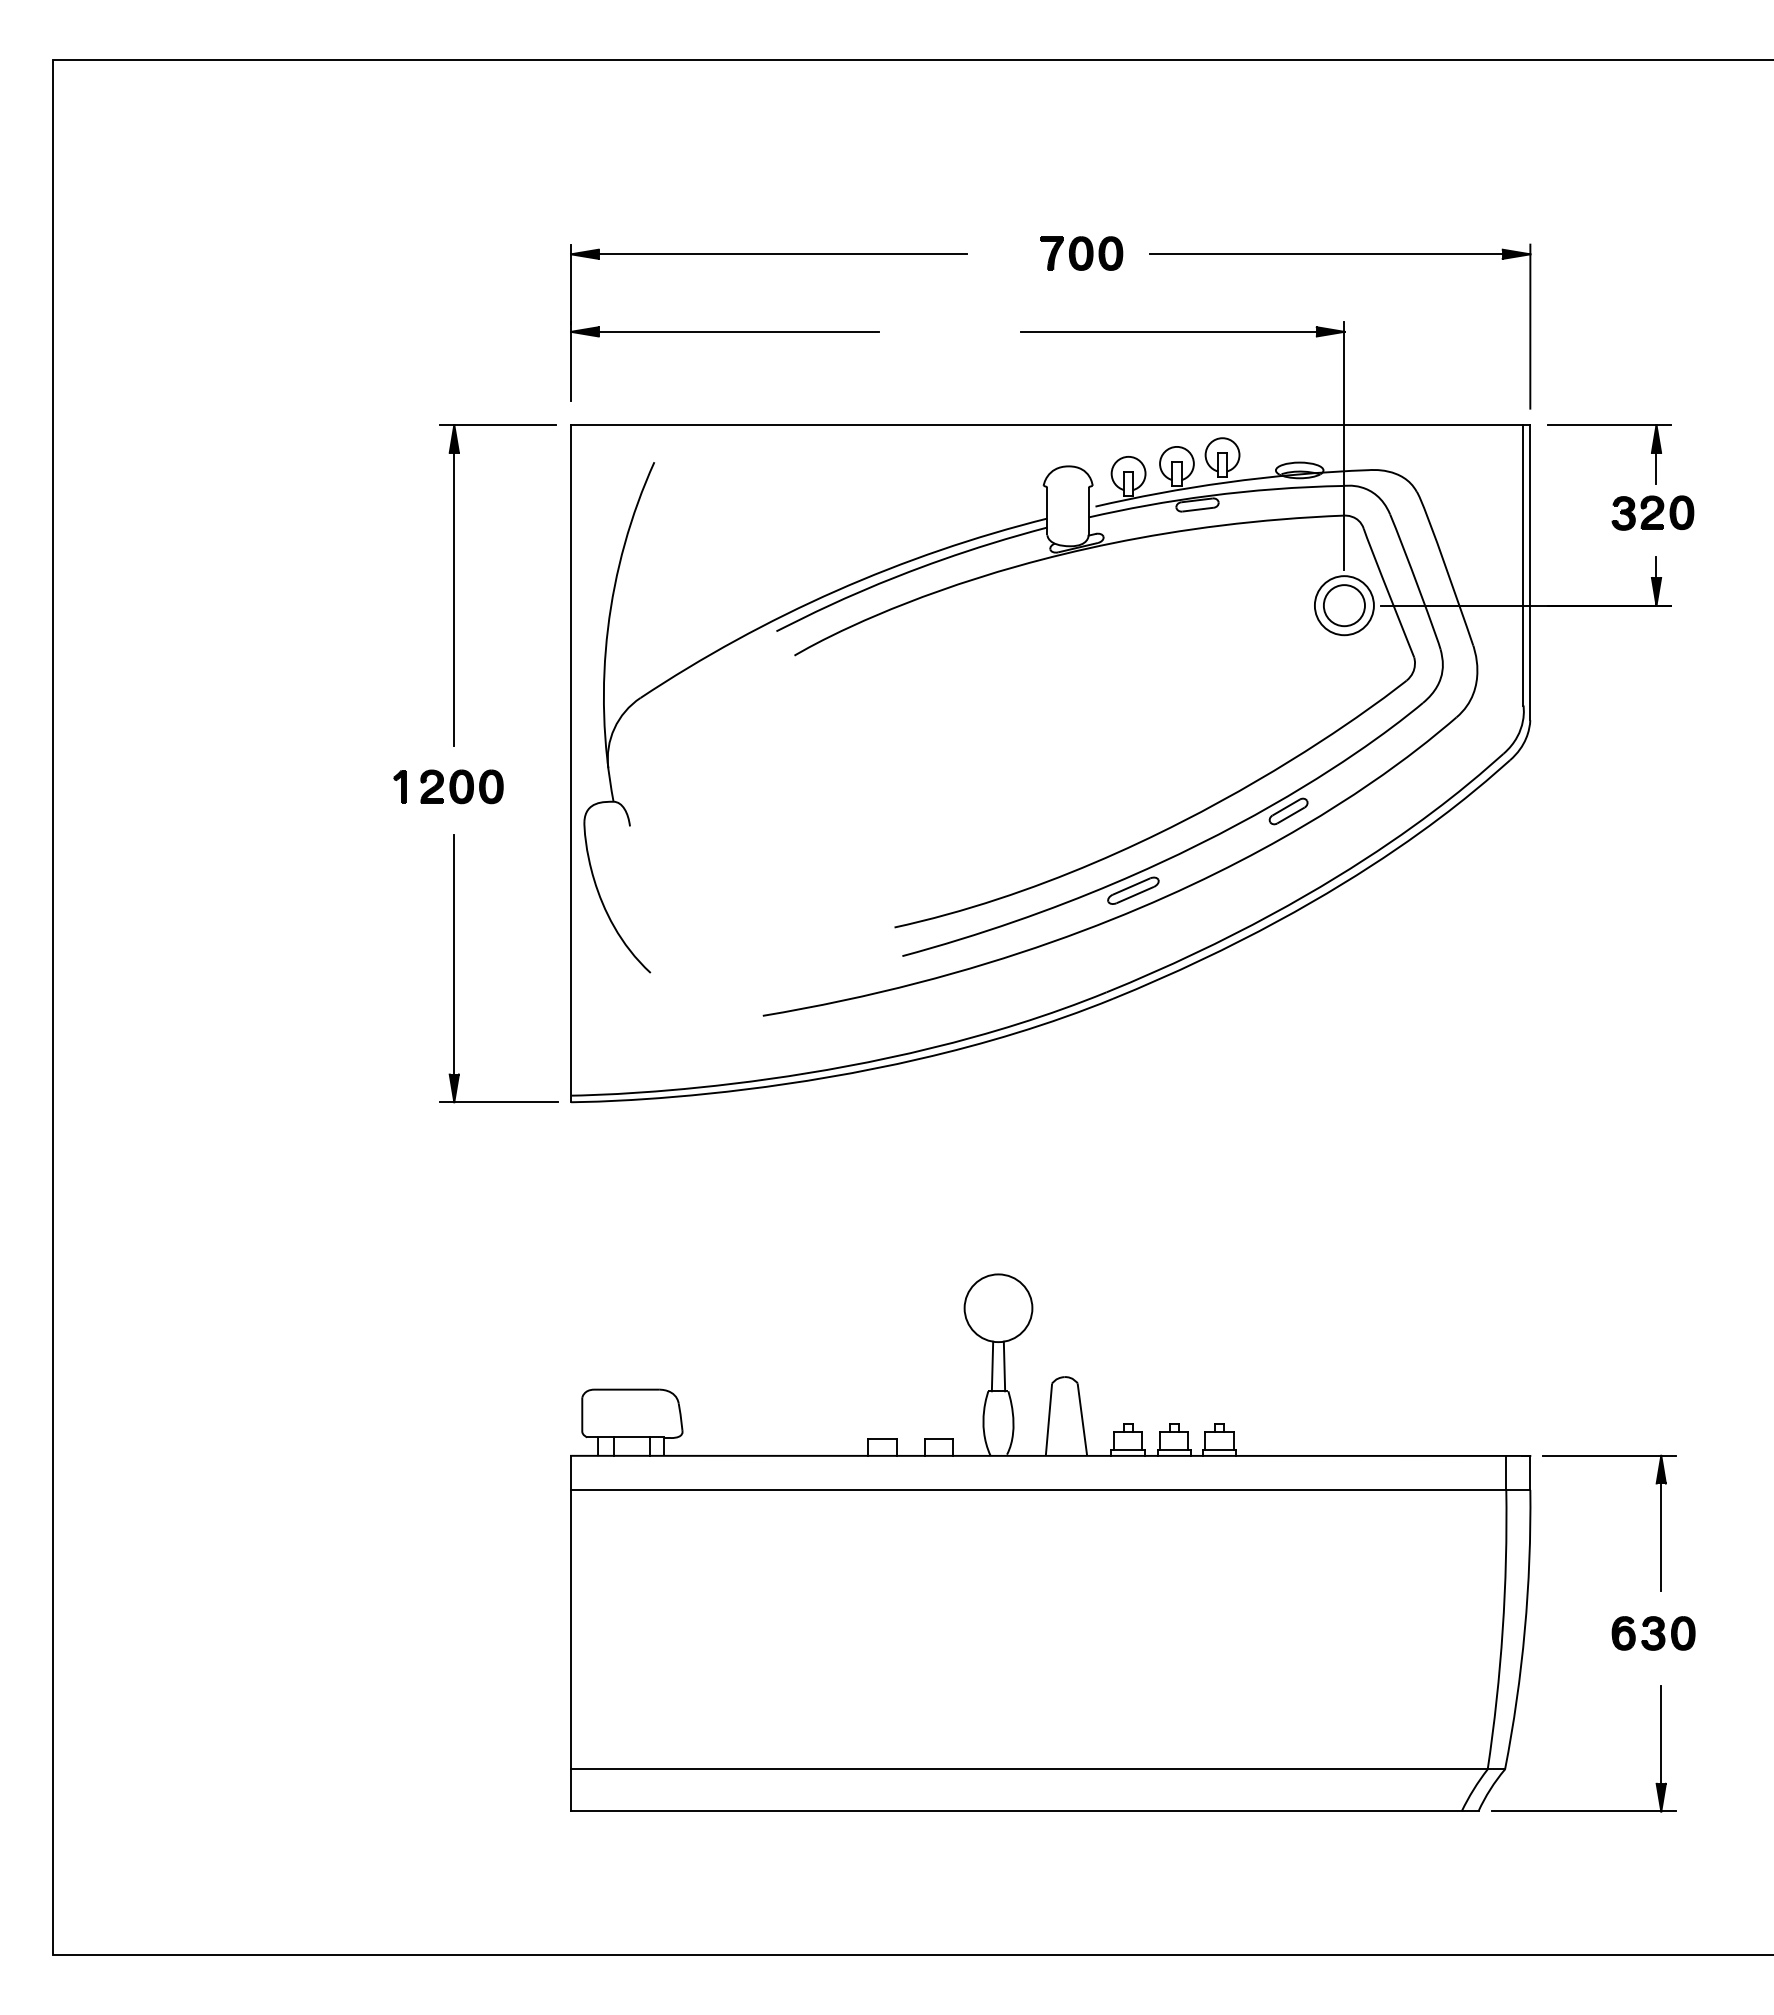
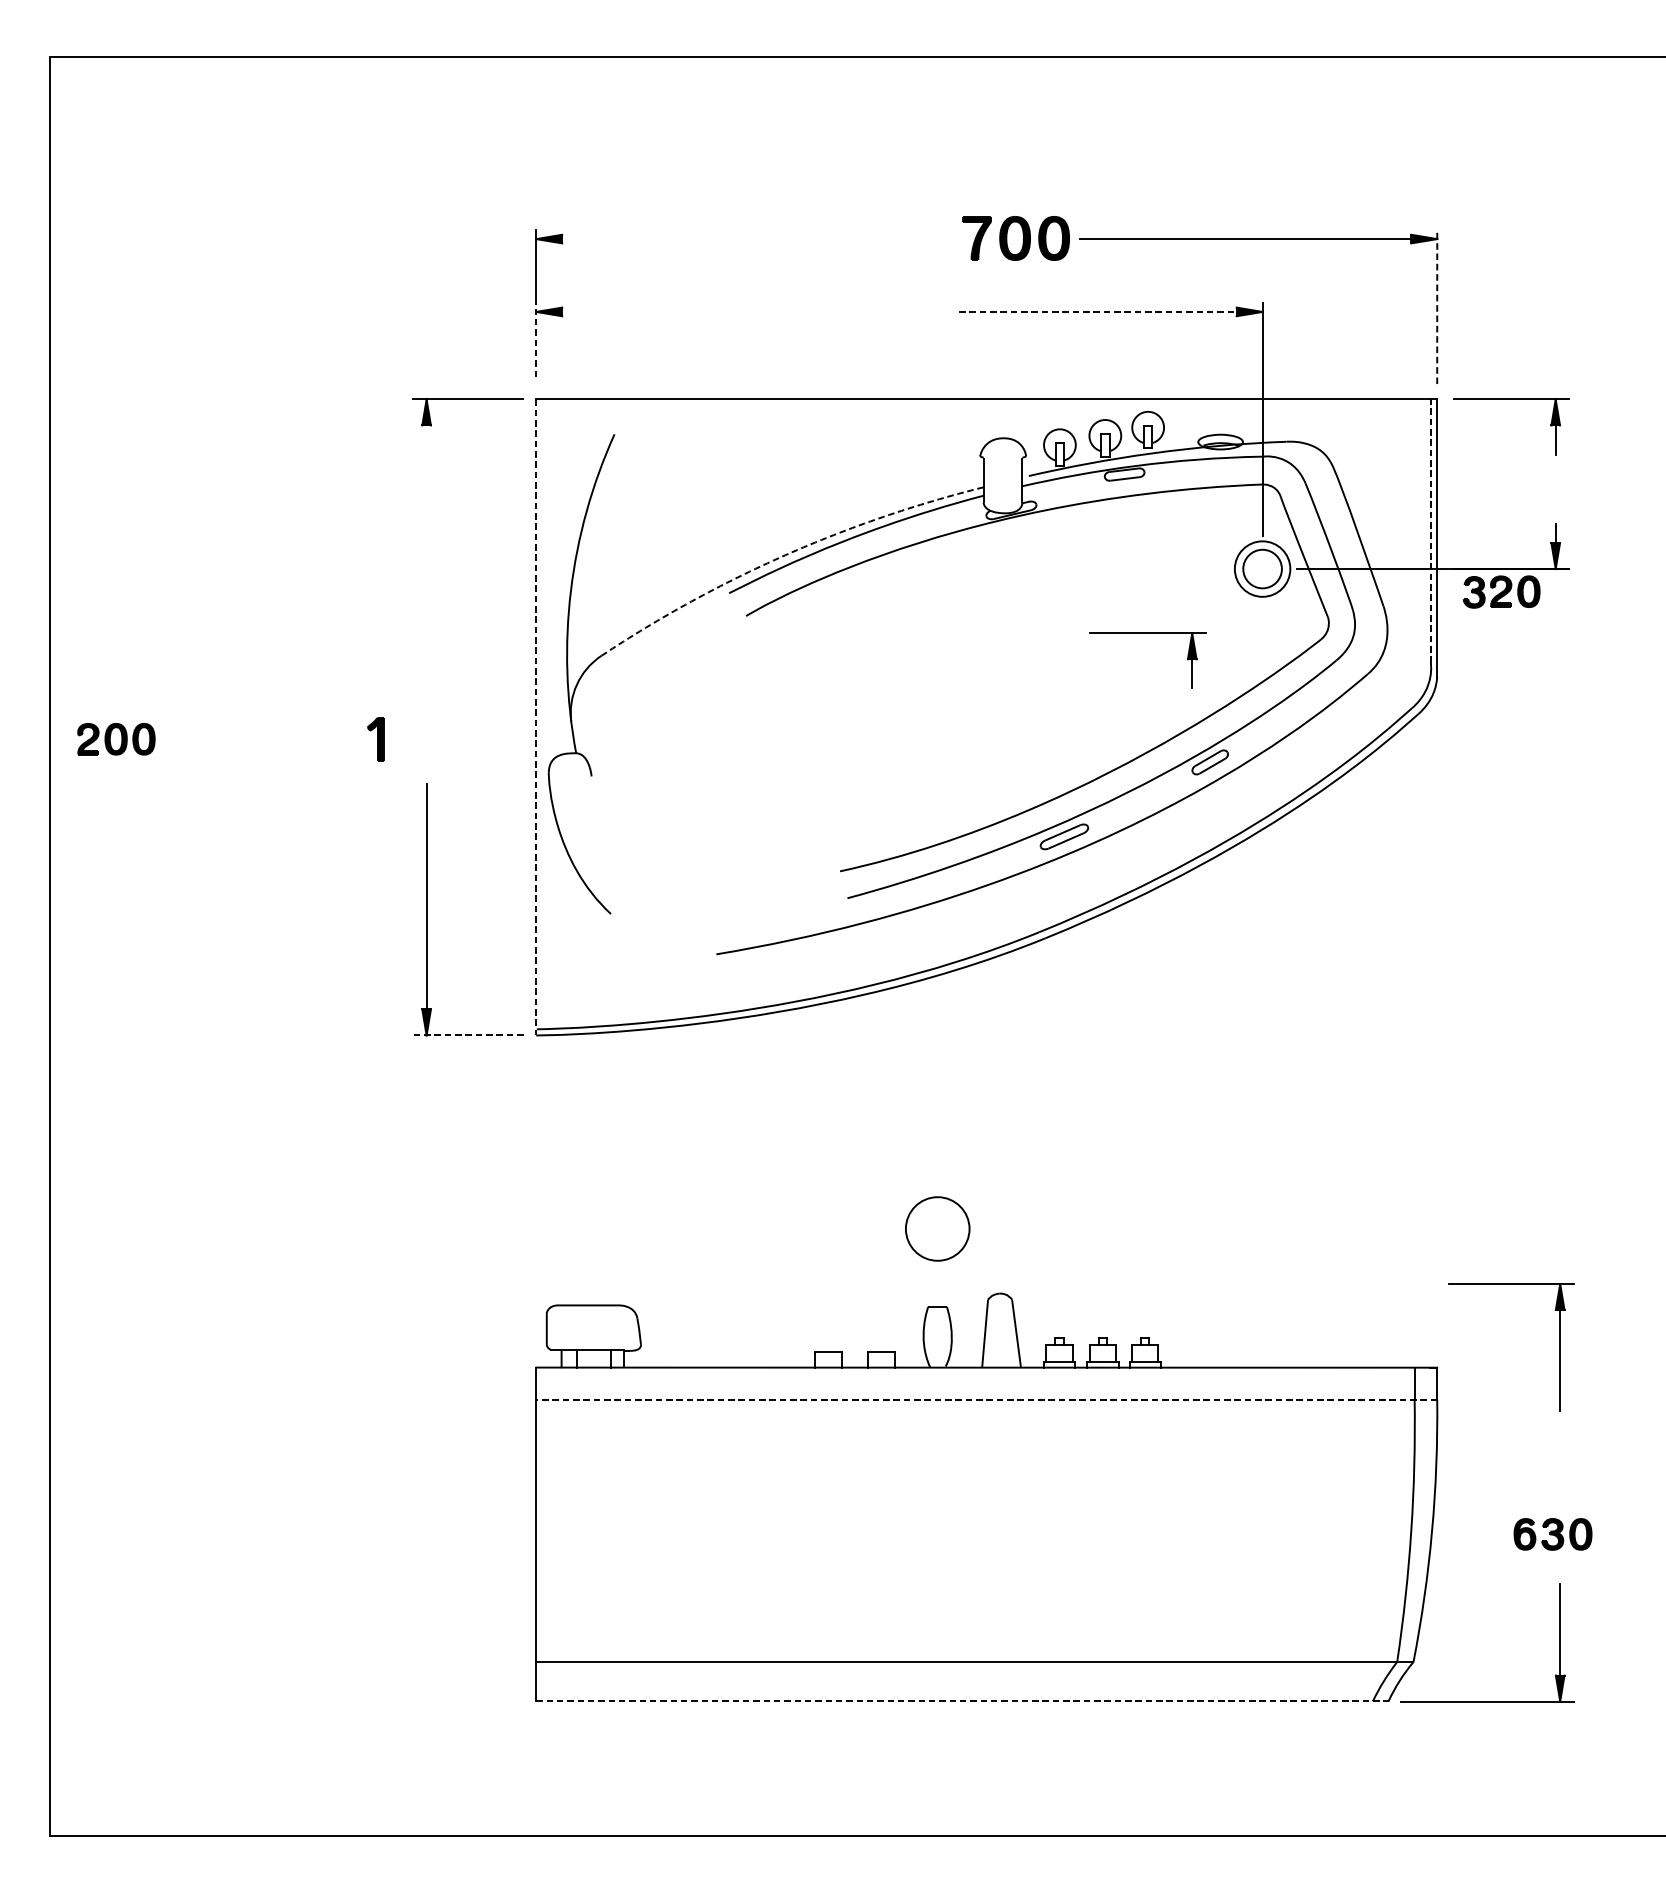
part: (1081, 253) -> (1015, 238), size x1.4
line: (776, 254) -> (729, 239), removed
line: (1530, 326) -> (1437, 306), solid -> dashed
line: (732, 331) -> (687, 311), removed
line: (1183, 331) -> (1111, 311), solid -> dashed
line: (571, 361) -> (536, 339), solid -> dashed
part: (1652, 512) -> (1501, 591), moved
line: (1523, 564) -> (1430, 530), solid -> dashed
line: (454, 588) -> (426, 552), removed
arc: (836, 590) -> (785, 554), solid -> dashed
part: (1222, 674) -> (1148, 633), added
line: (571, 763) -> (536, 717), solid -> dashed
part: (399, 786) -> (375, 738), size x1.4
part: (461, 786) -> (115, 738), moved
line: (498, 1102) -> (468, 1035), solid -> dashed
line: (992, 1366) -> (932, 1283), removed
line: (1004, 1366) -> (943, 1283), removed
line: (1050, 1489) -> (986, 1399), solid -> dashed
part: (1660, 1522) -> (1559, 1346), moved
line: (1024, 1811) -> (962, 1701), solid -> dashed

